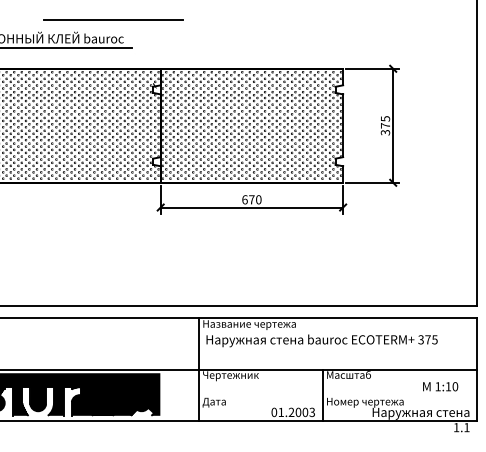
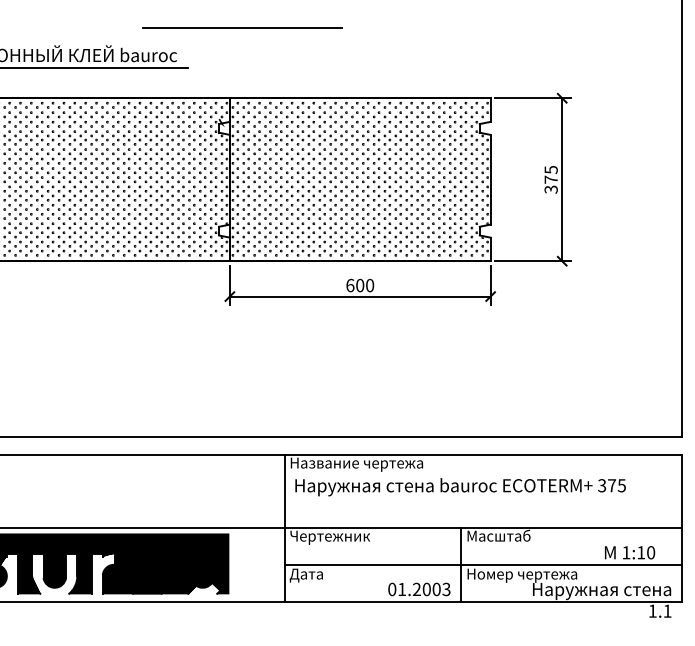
line: (113, 19) -> (242, 27), moved
text: (251, 199) -> (359, 285), 670 -> 600
line: (337, 395) -> (482, 565), added

